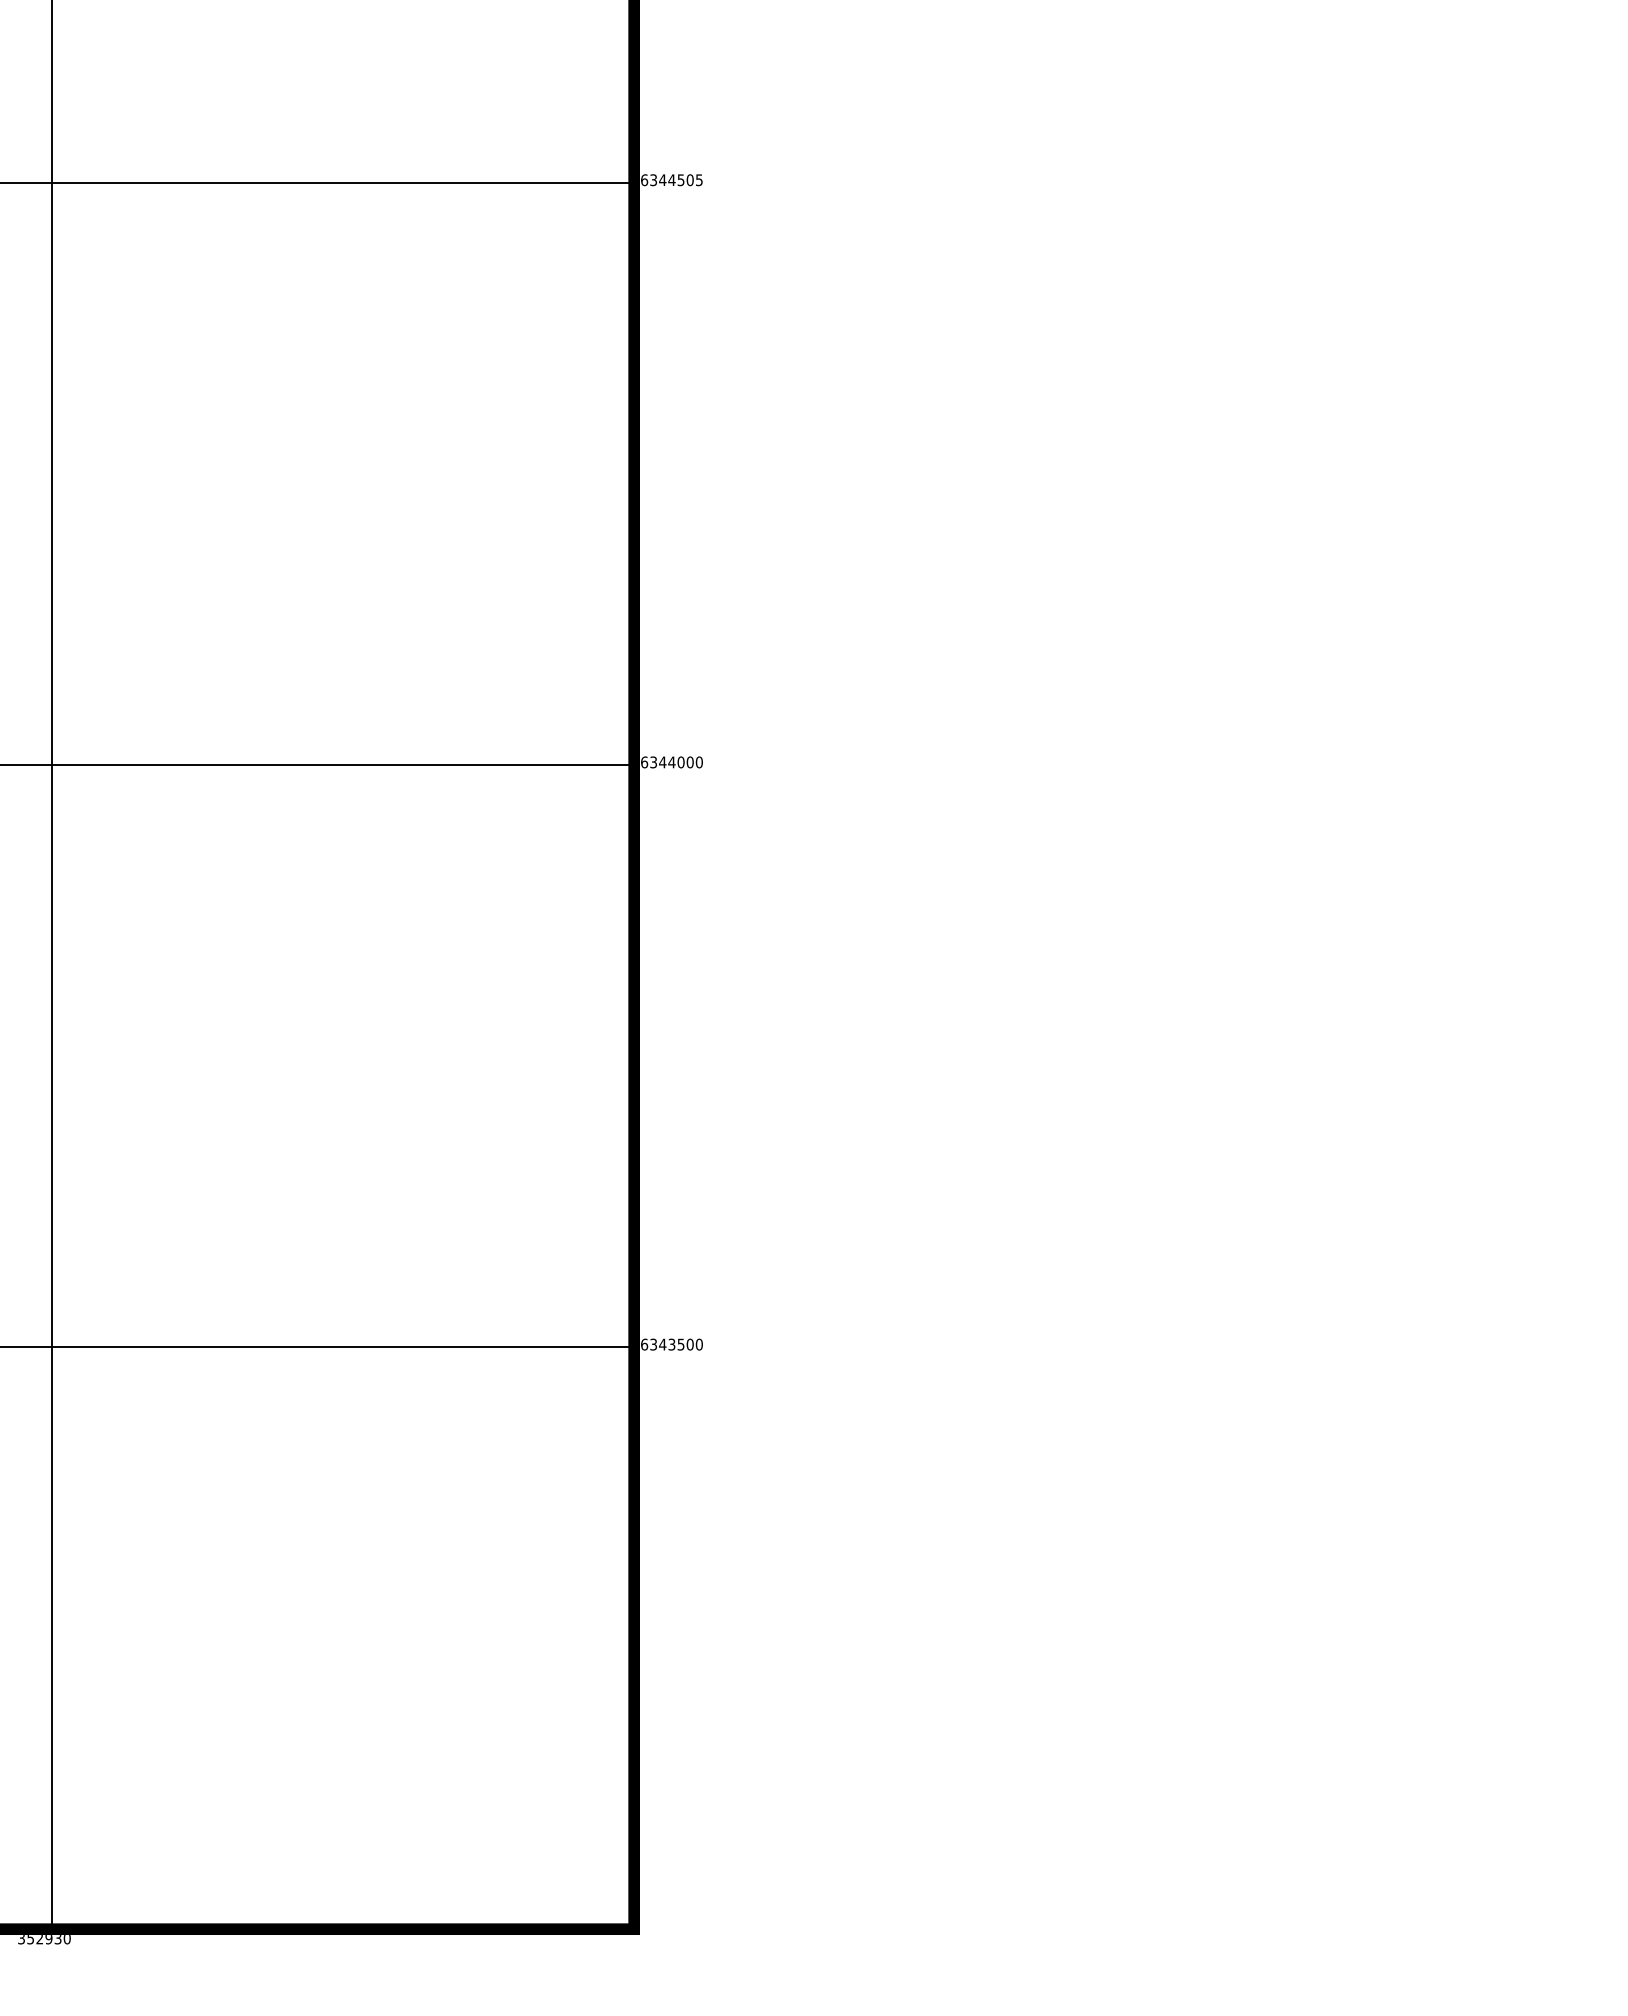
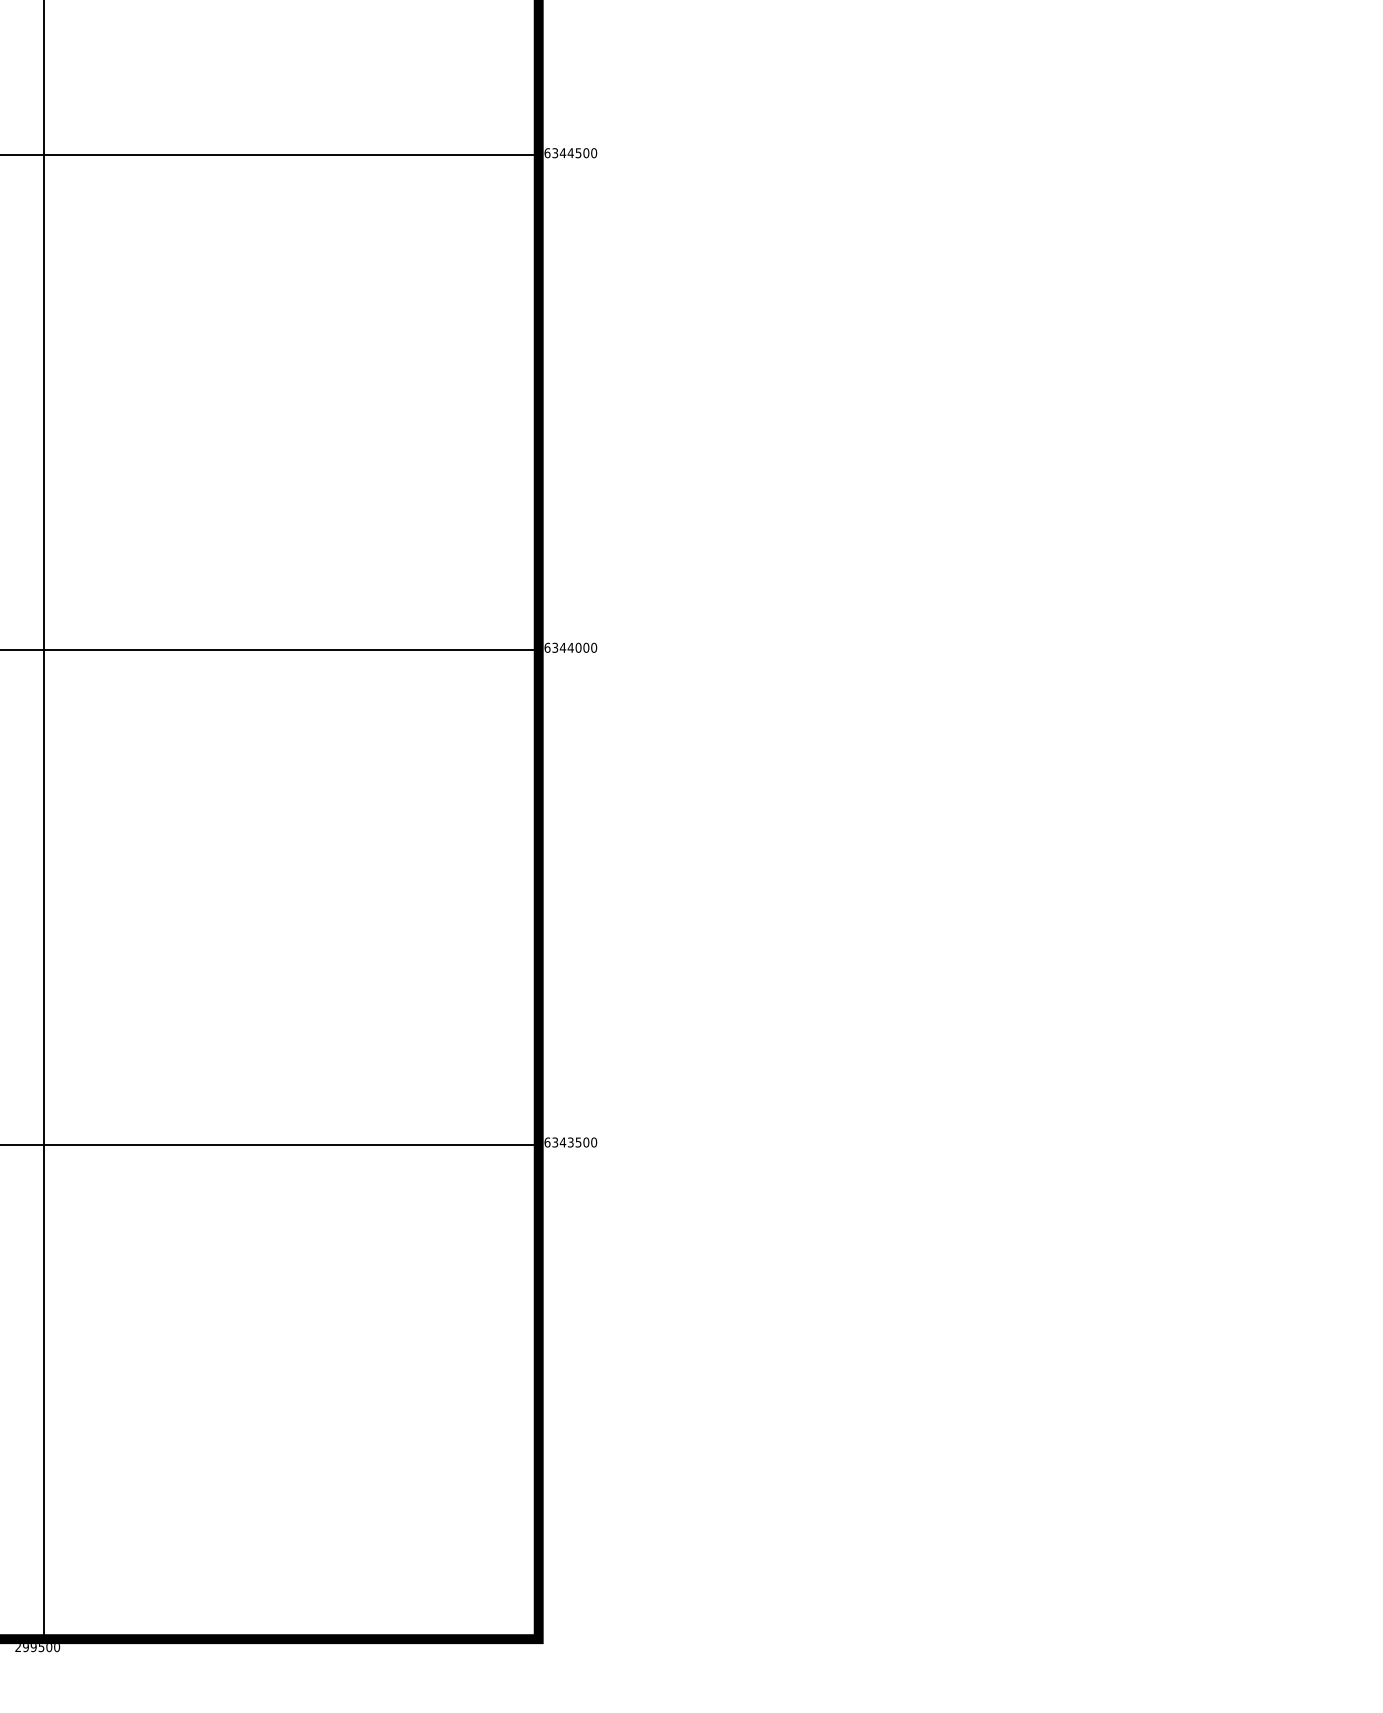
text: (699, 180) -> (594, 153), 6344505 -> 6344500
text: (39, 1940) -> (33, 1648), 352930 -> 299500

